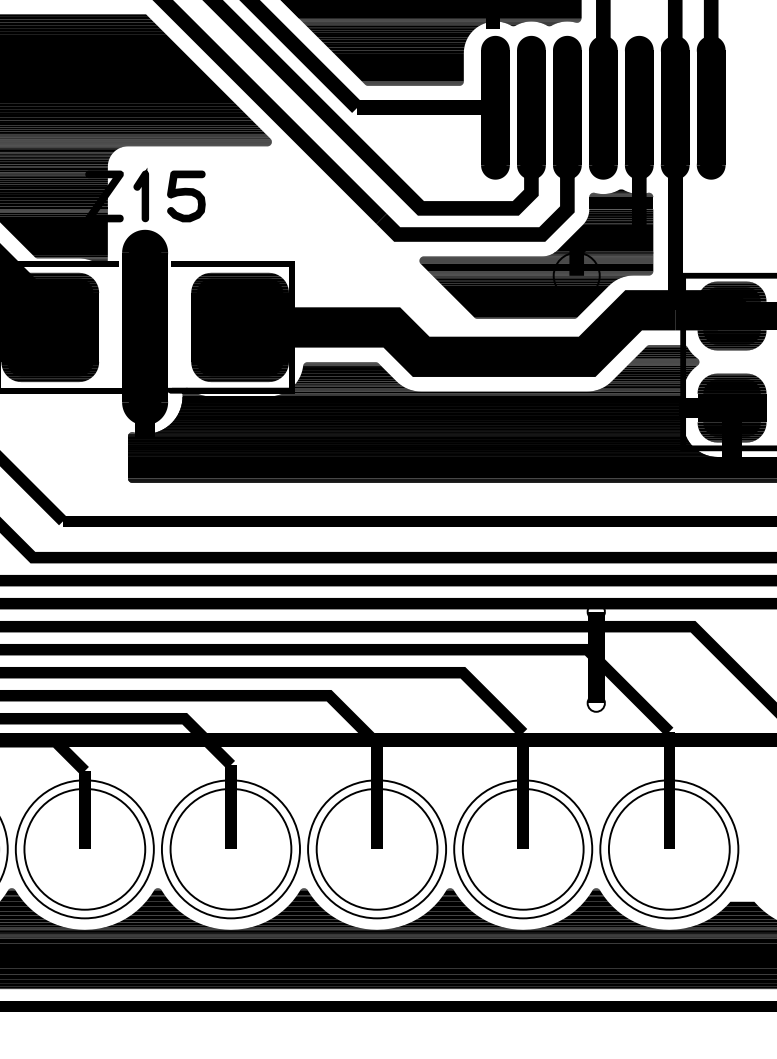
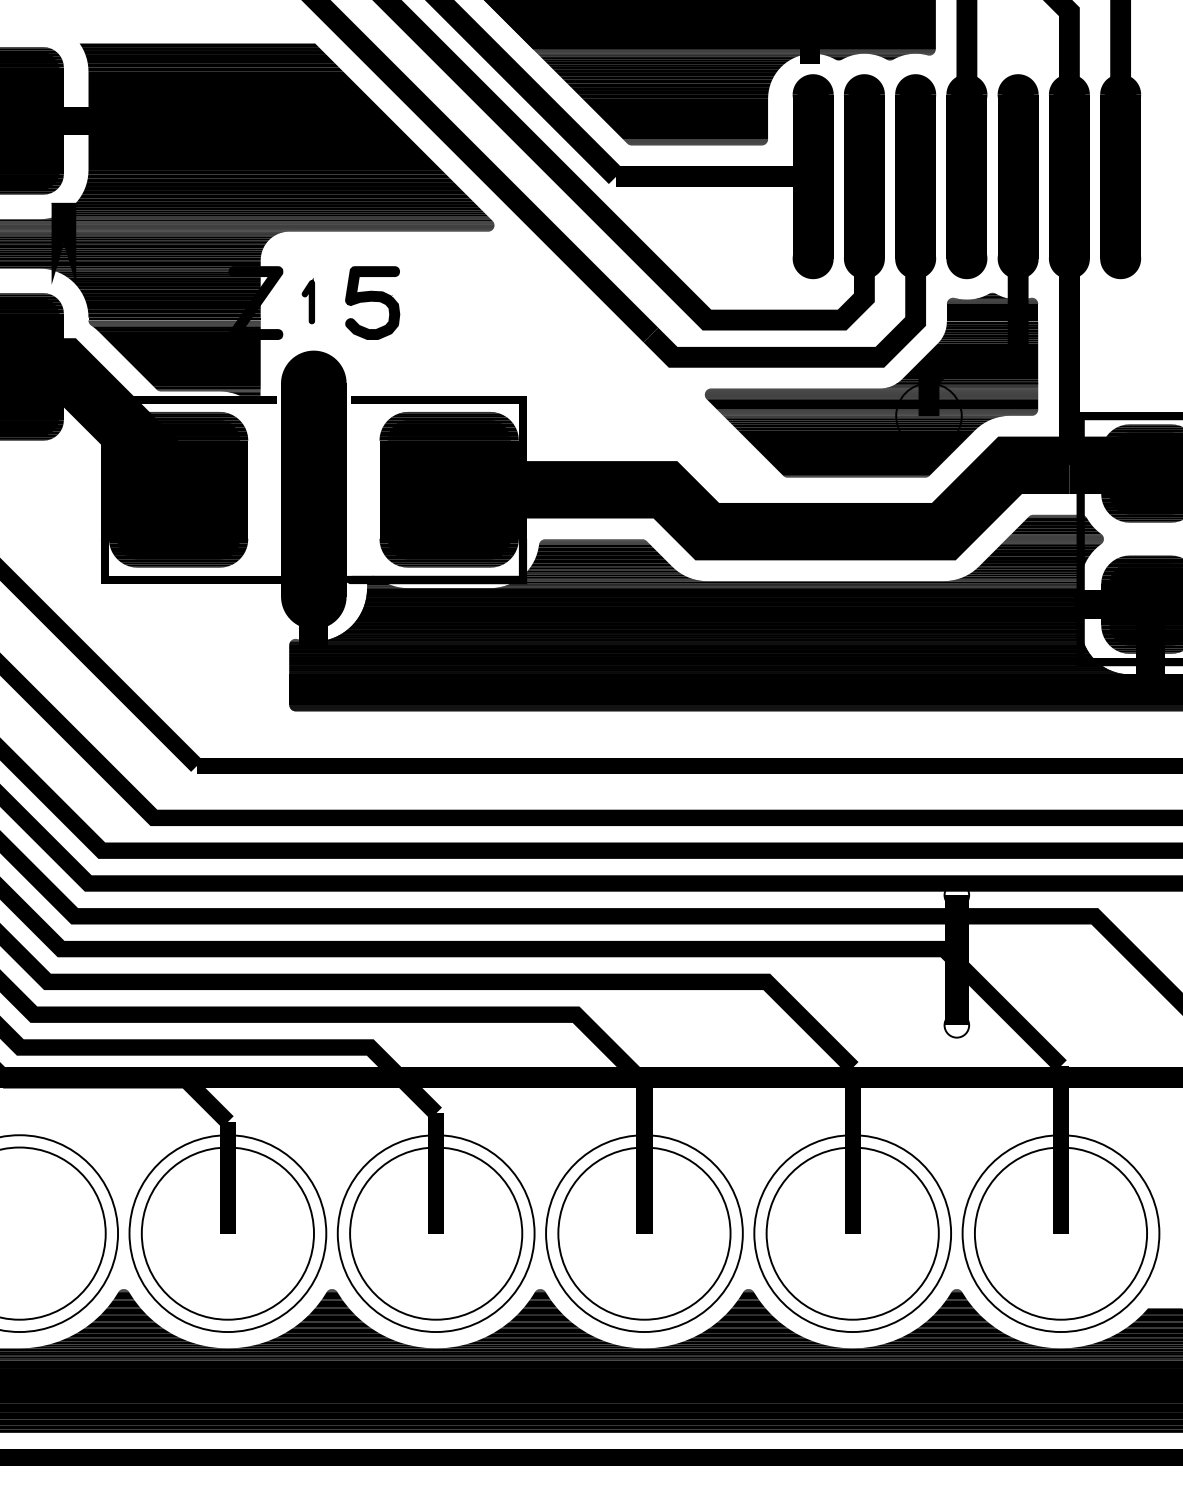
part: (141, 194) -> (308, 300), size x0.6

